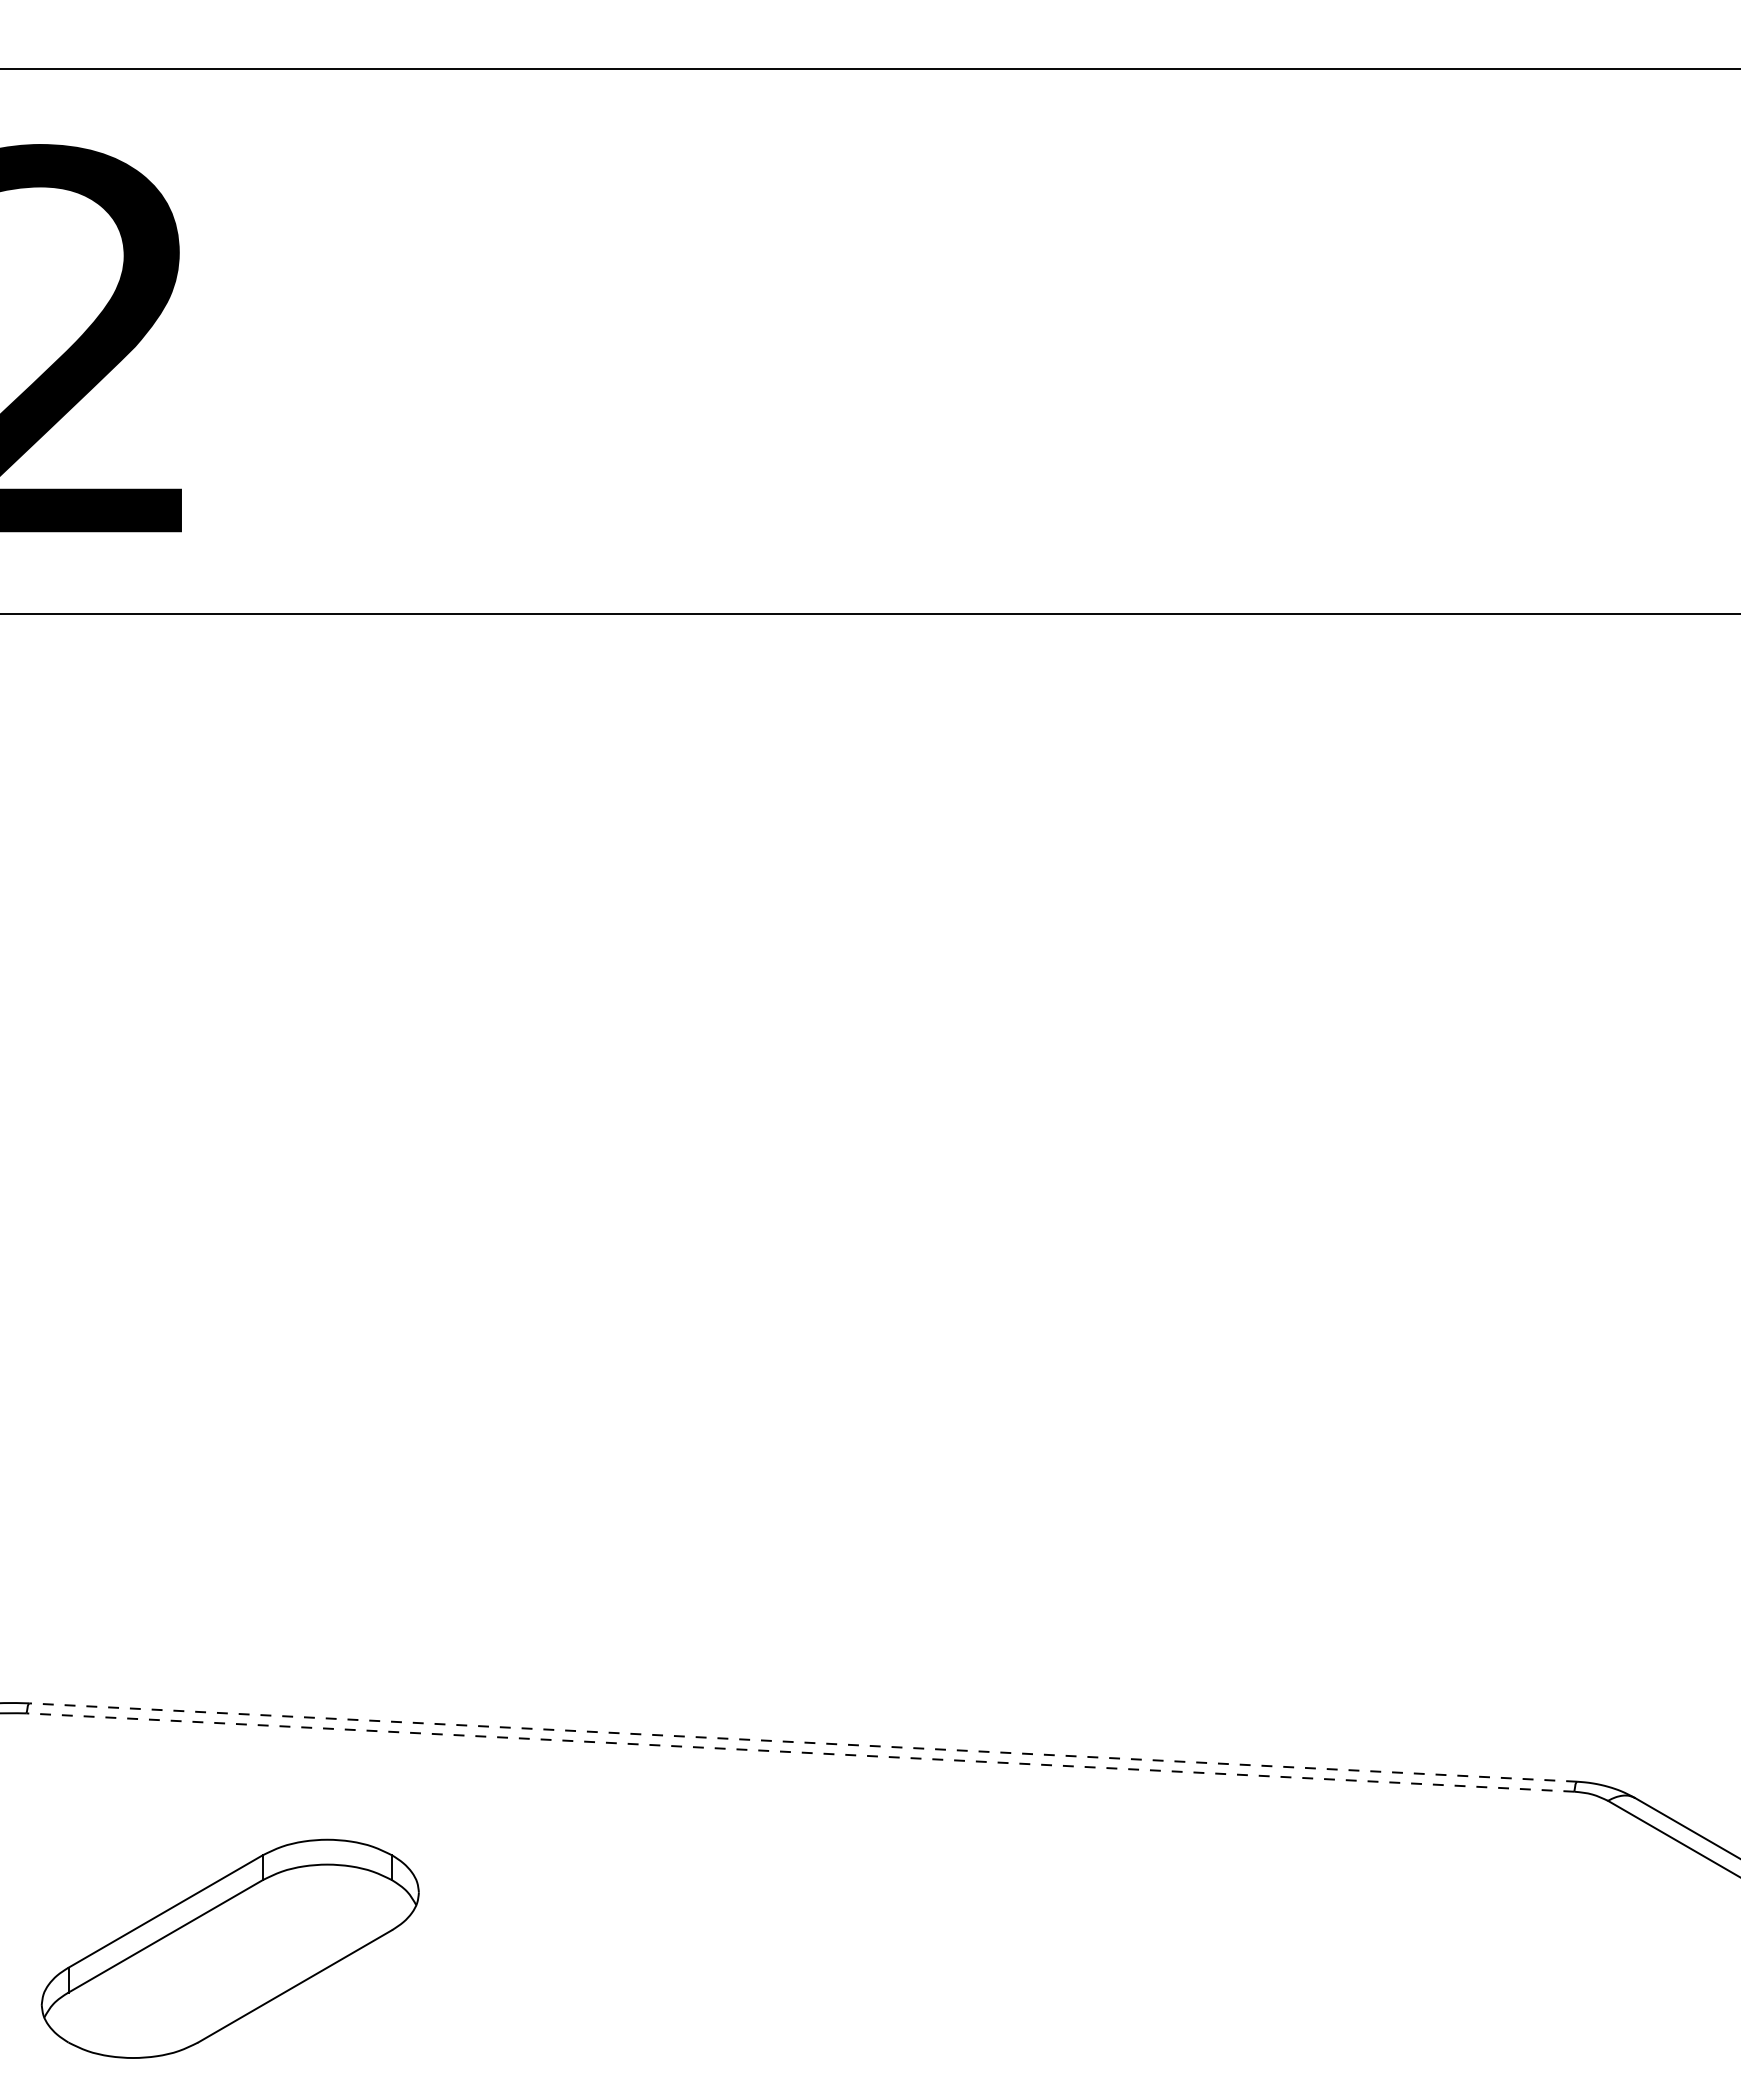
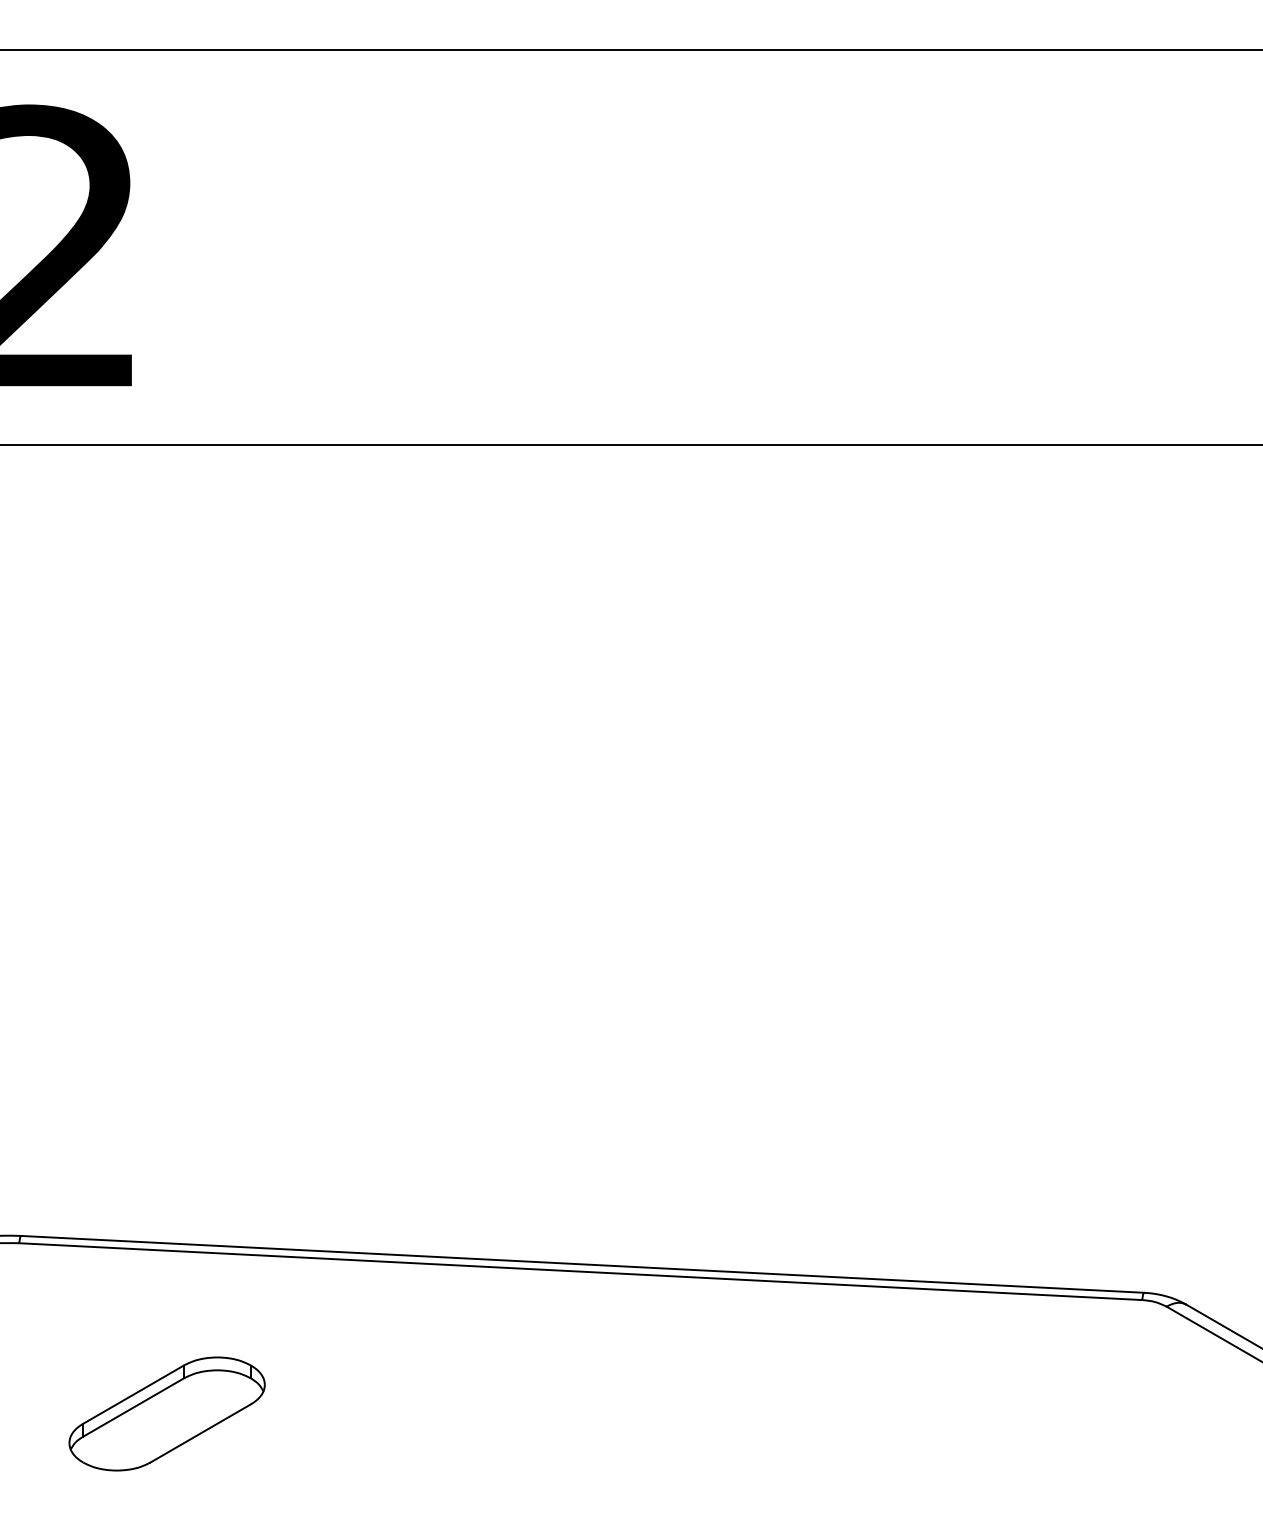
line: (803, 1742) -> (582, 1264), dashed -> solid
line: (800, 1752) -> (580, 1271), dashed -> solid
part: (230, 1948) -> (167, 1413), size x0.71

